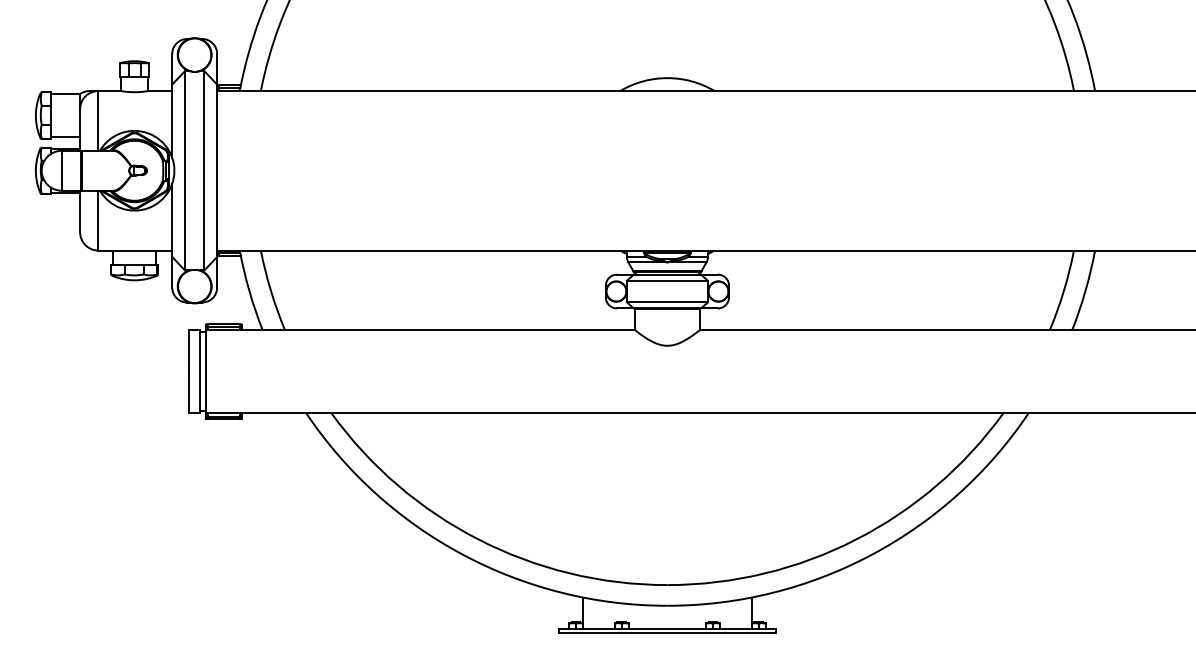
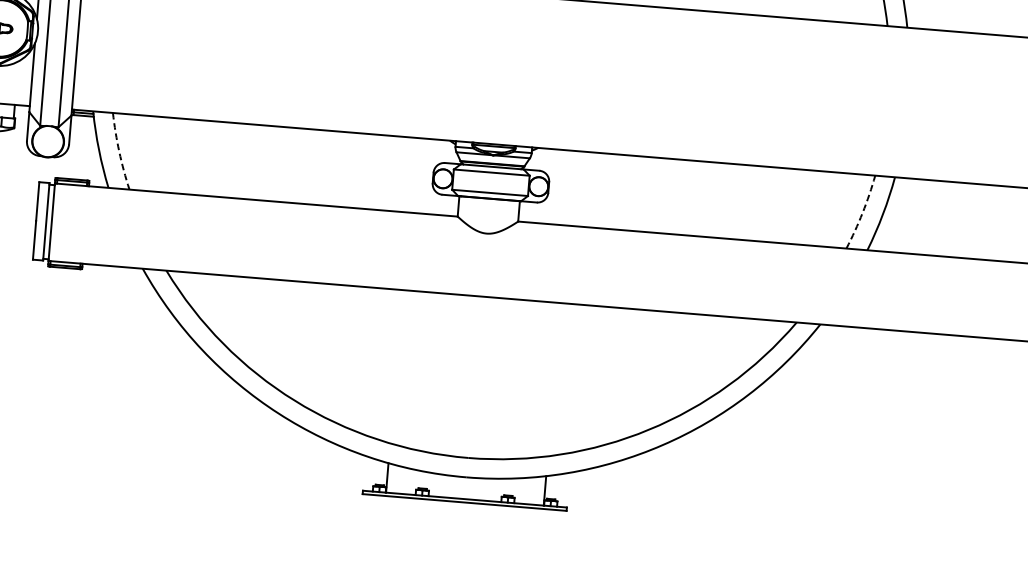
arc: (270, 291) -> (118, 152), solid -> dashed
arc: (1063, 291) -> (862, 213), solid -> dashed

